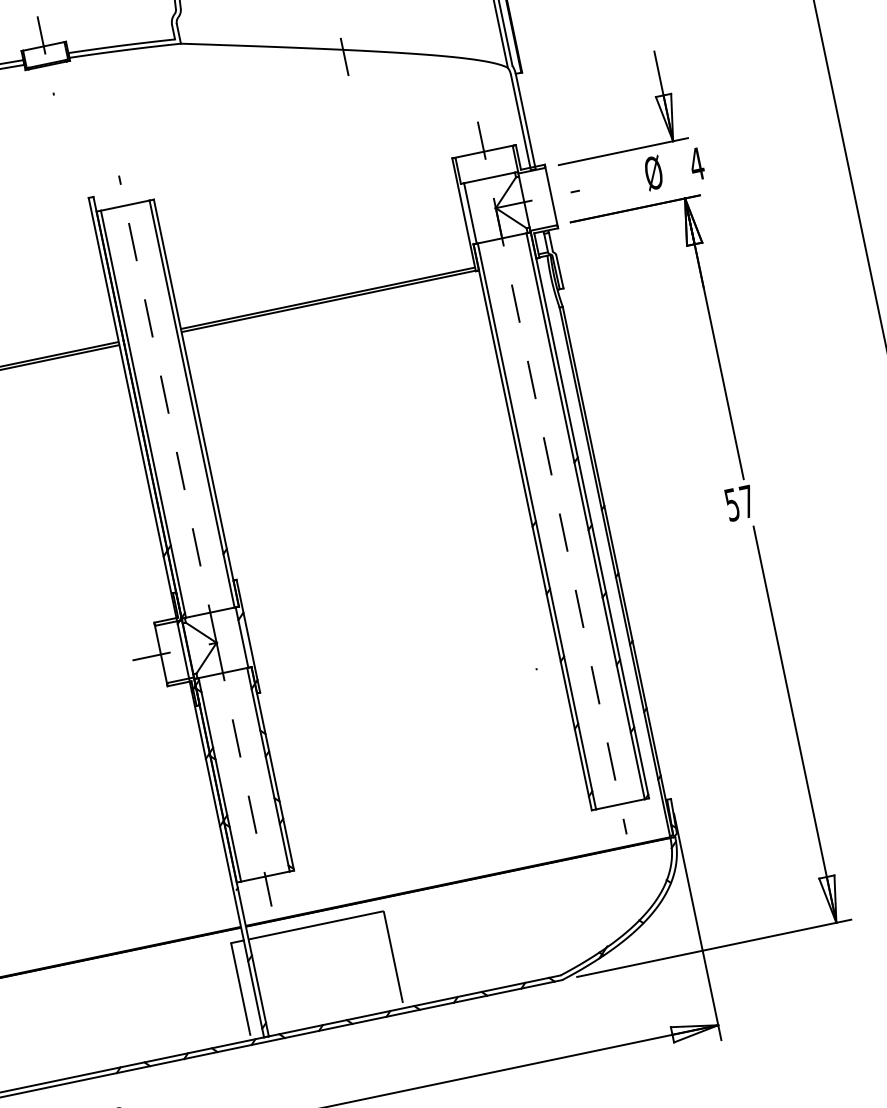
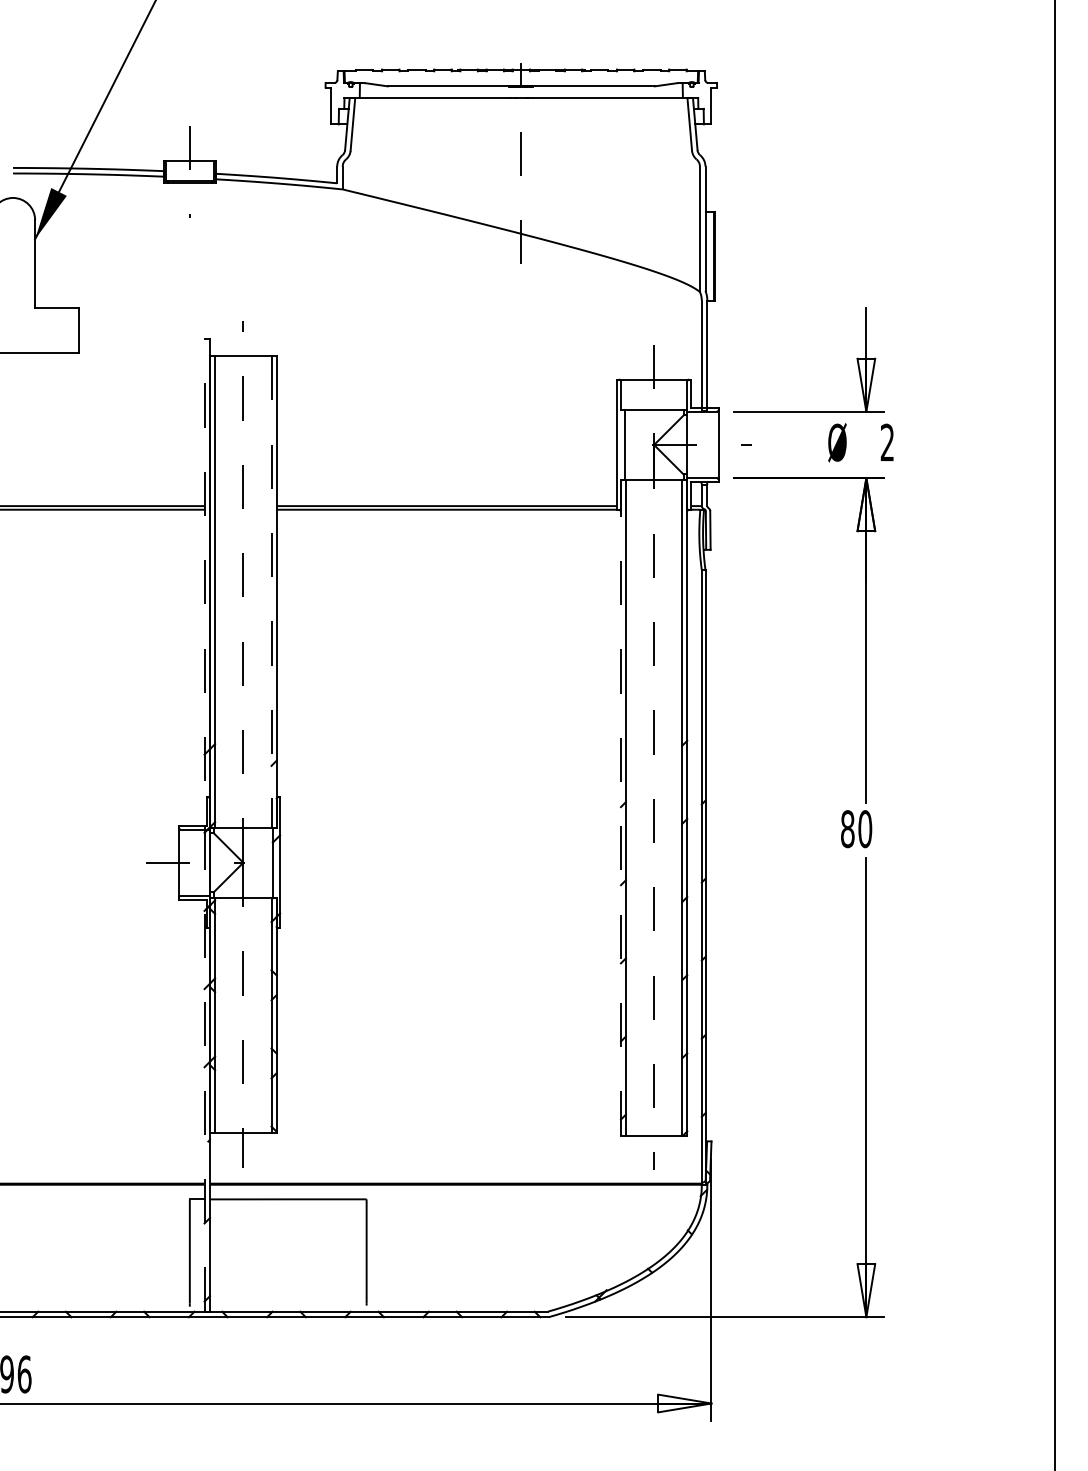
text: (696, 163) -> (887, 442), 4 -> 2
line: (192, 404) -> (271, 592), solid -> dashed
text: (739, 503) -> (856, 829), 57 -> 80
line: (532, 527) -> (620, 807), solid -> dashed
line: (176, 616) -> (204, 824), solid -> dashed

